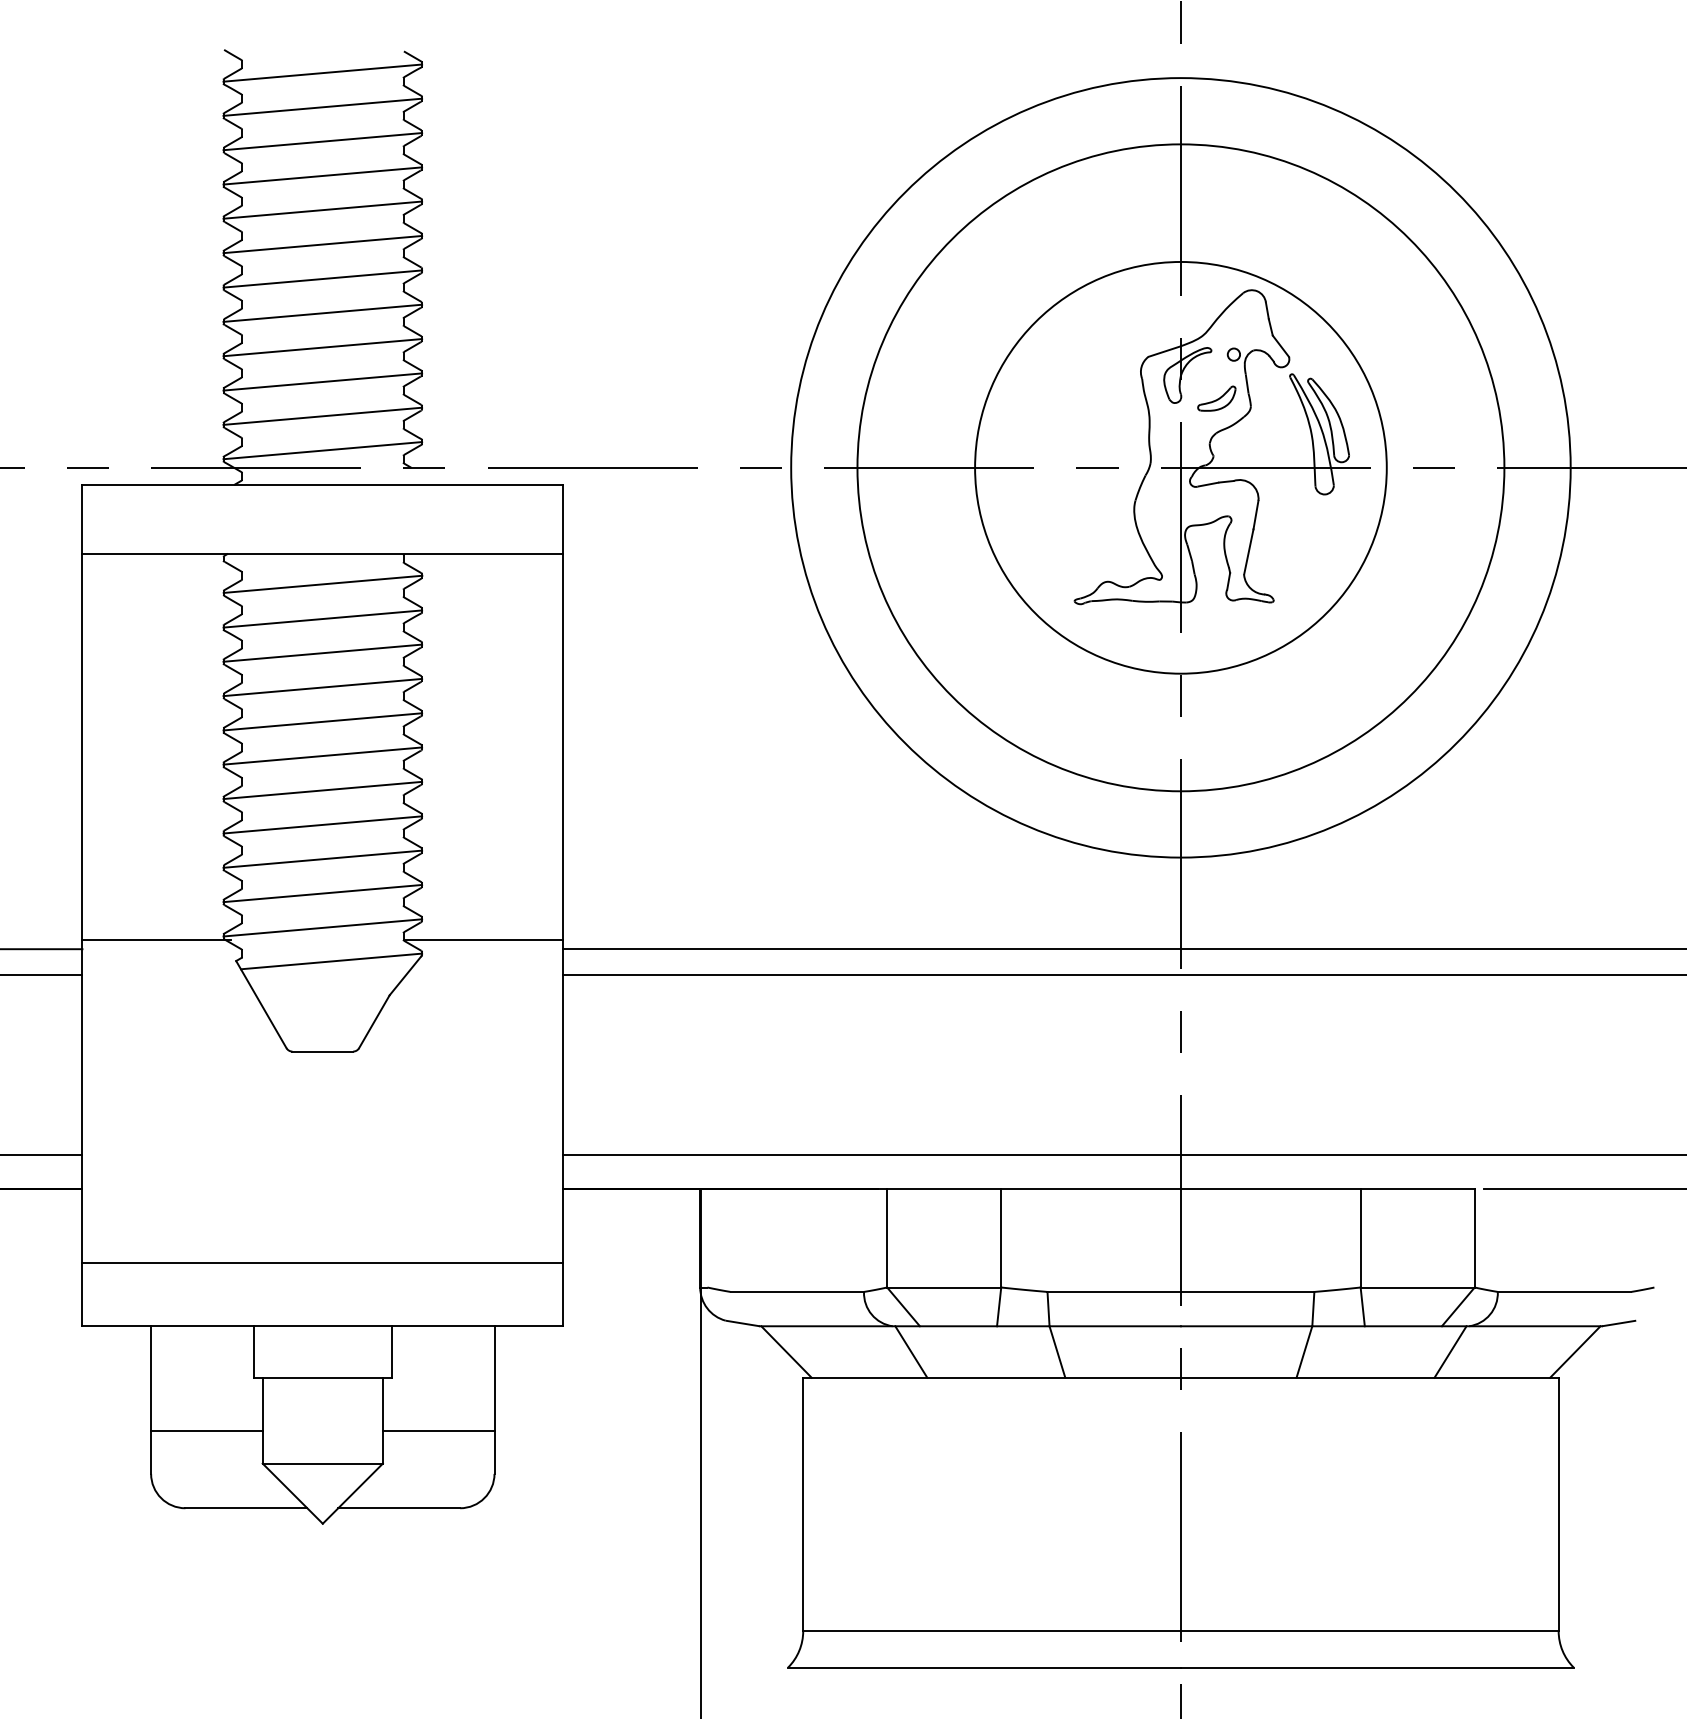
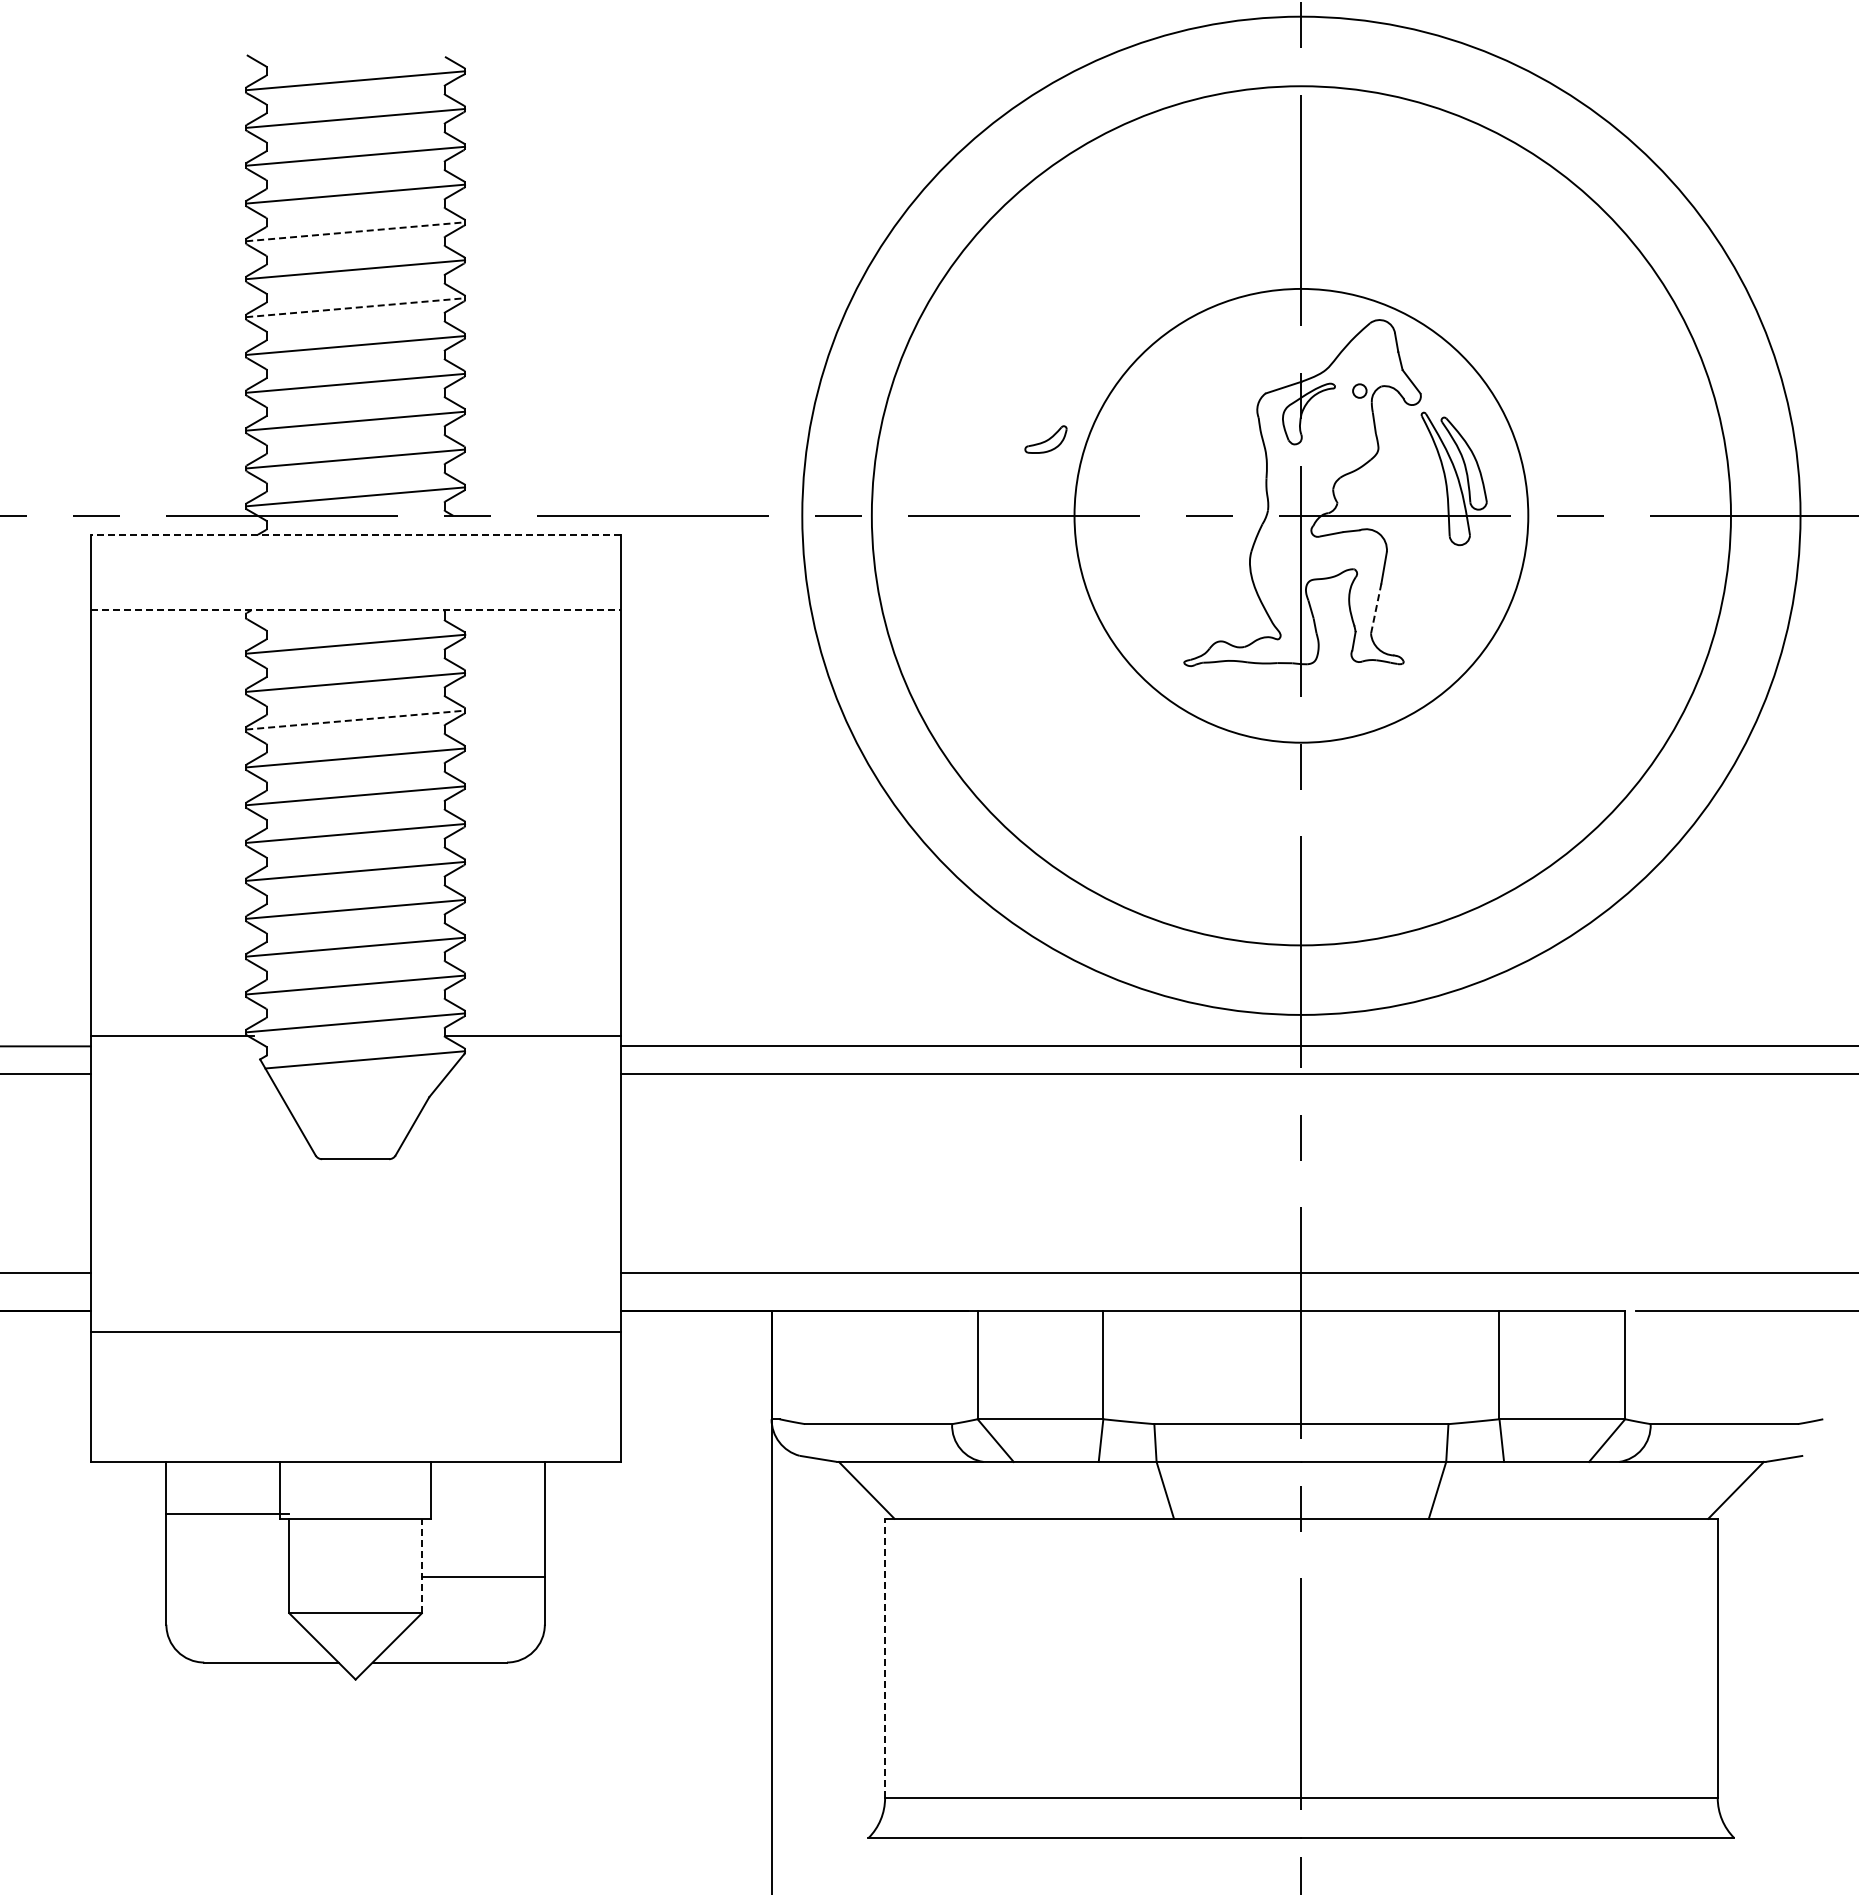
line: (322, 209) -> (355, 231), solid -> dashed
line: (322, 278) -> (355, 307), solid -> dashed
part: (1216, 398) -> (1045, 439), moved
circle: (1180, 467) -> (1300, 515), size x1.4
line: (322, 484) -> (355, 534), solid -> dashed
line: (1249, 551) -> (1376, 608), solid -> dashed
line: (322, 553) -> (355, 610), solid -> dashed
line: (322, 653) -> (355, 720), solid -> dashed
line: (322, 1262) -> (355, 1331), moved
line: (910, 1351) -> (1003, 1489), removed
line: (1450, 1351) -> (1598, 1489), removed
line: (382, 1420) -> (421, 1565), solid -> dashed
line: (206, 1431) -> (227, 1514), moved
line: (803, 1504) -> (885, 1658), solid -> dashed

